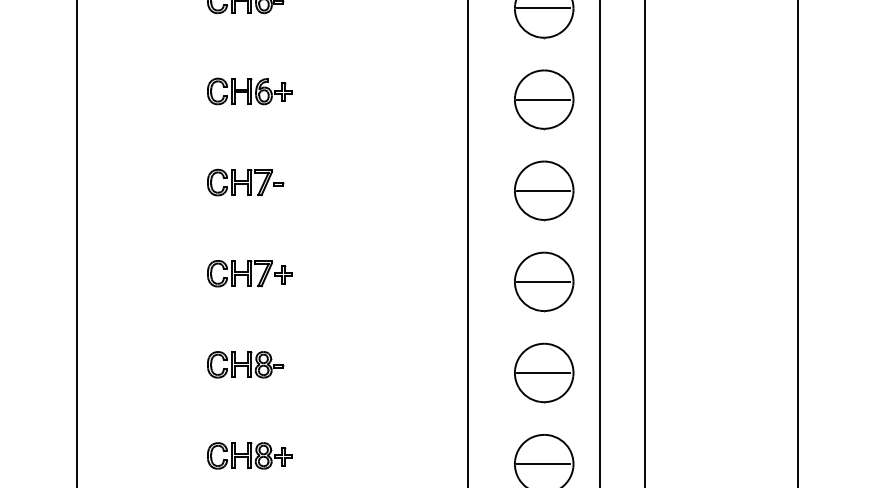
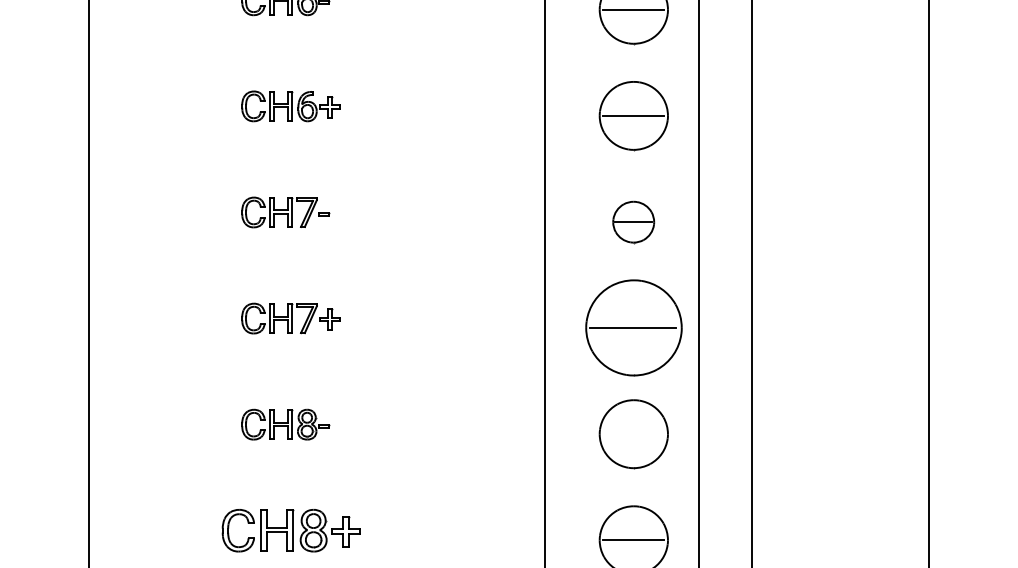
part: (543, 191) -> (633, 222), size x0.6
part: (543, 282) -> (633, 328), size x1.4
line: (543, 373) -> (633, 434), removed
part: (249, 455) -> (290, 530), size x1.4

